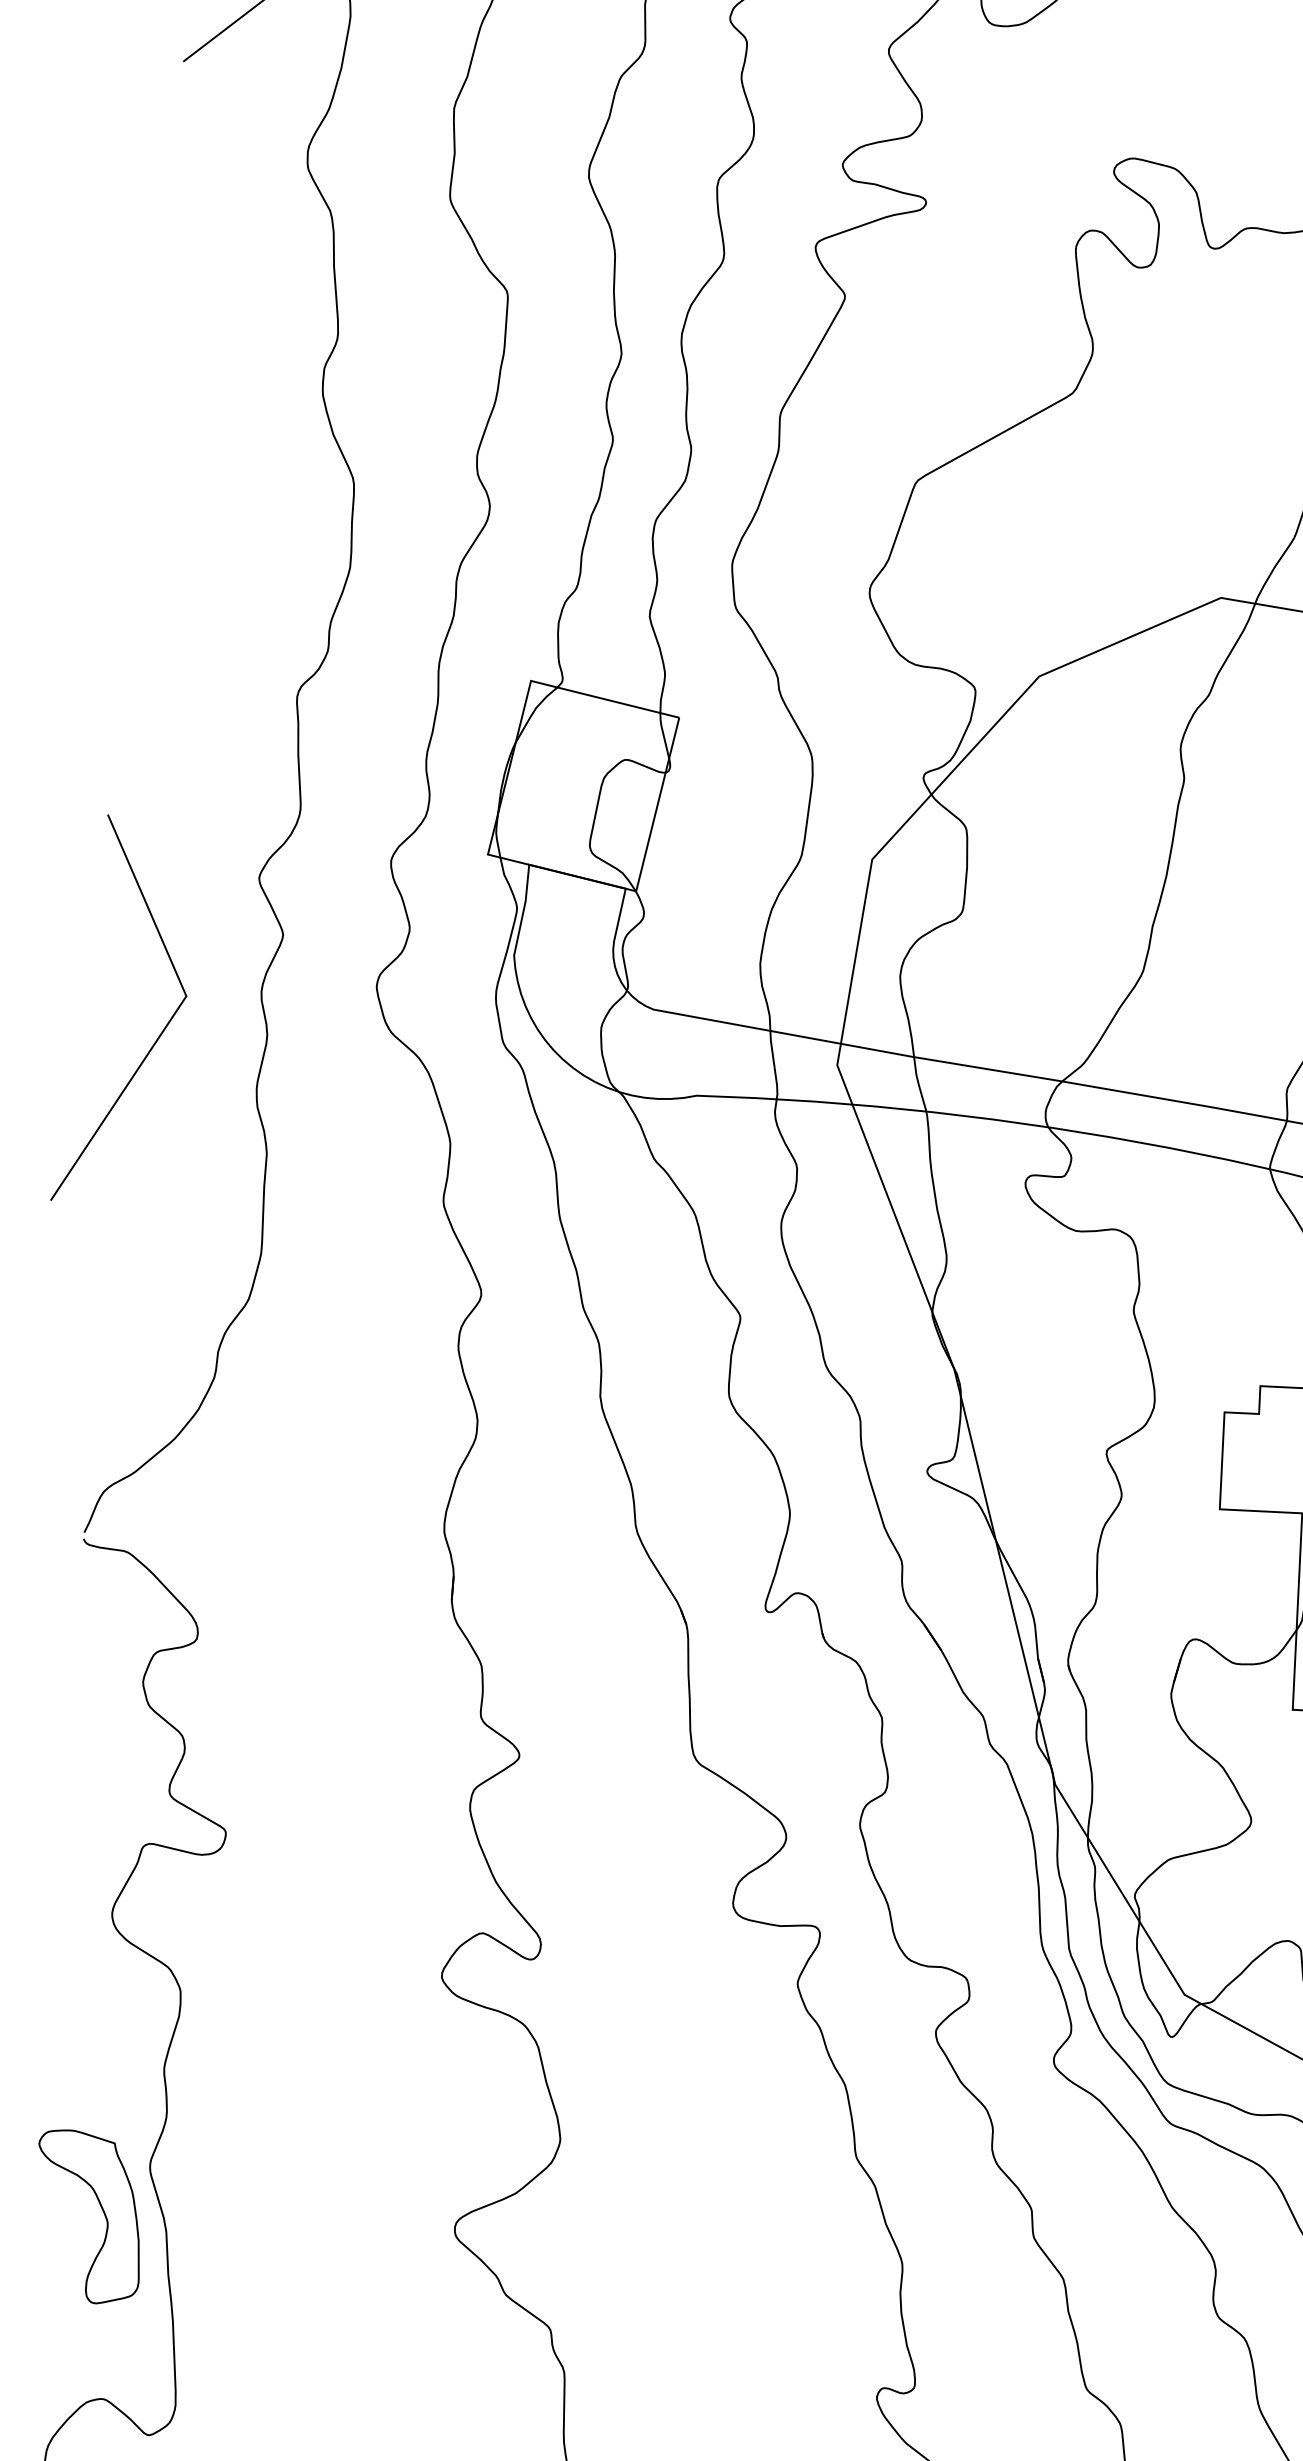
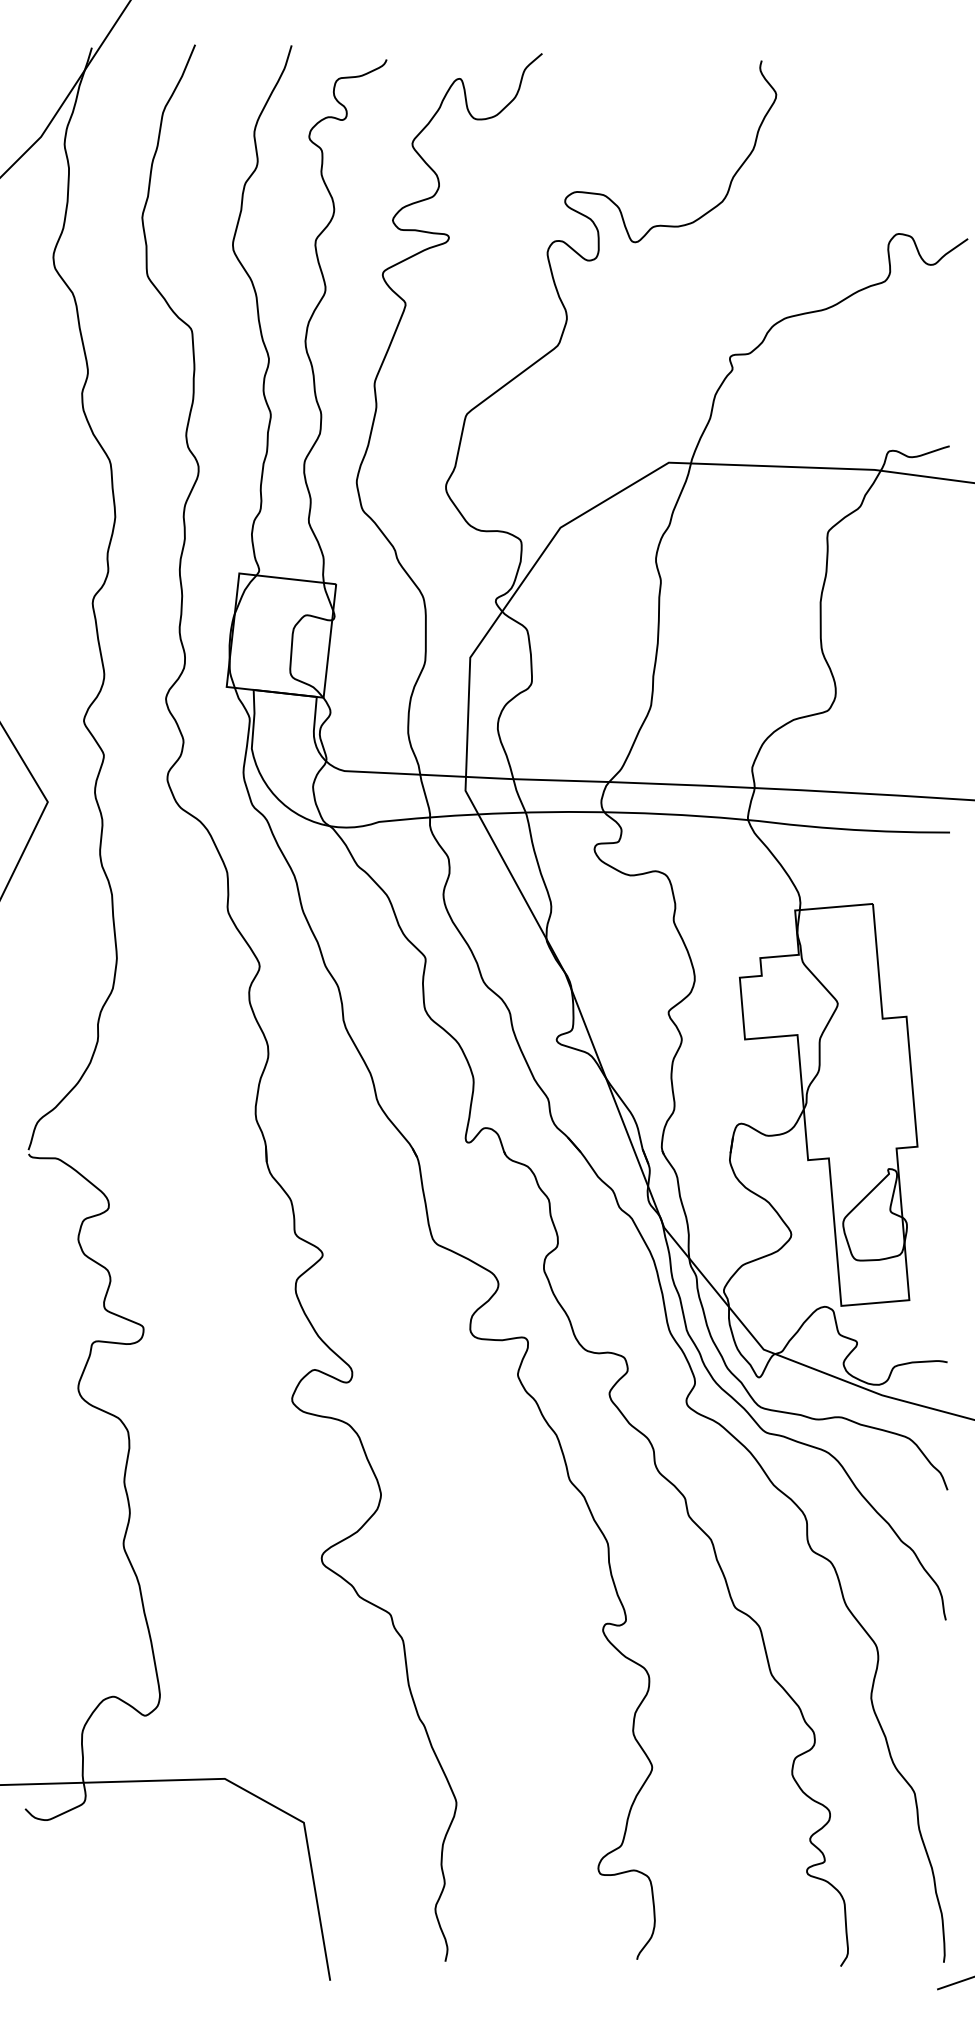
part: (101, 2210) -> (96, 1577), removed

